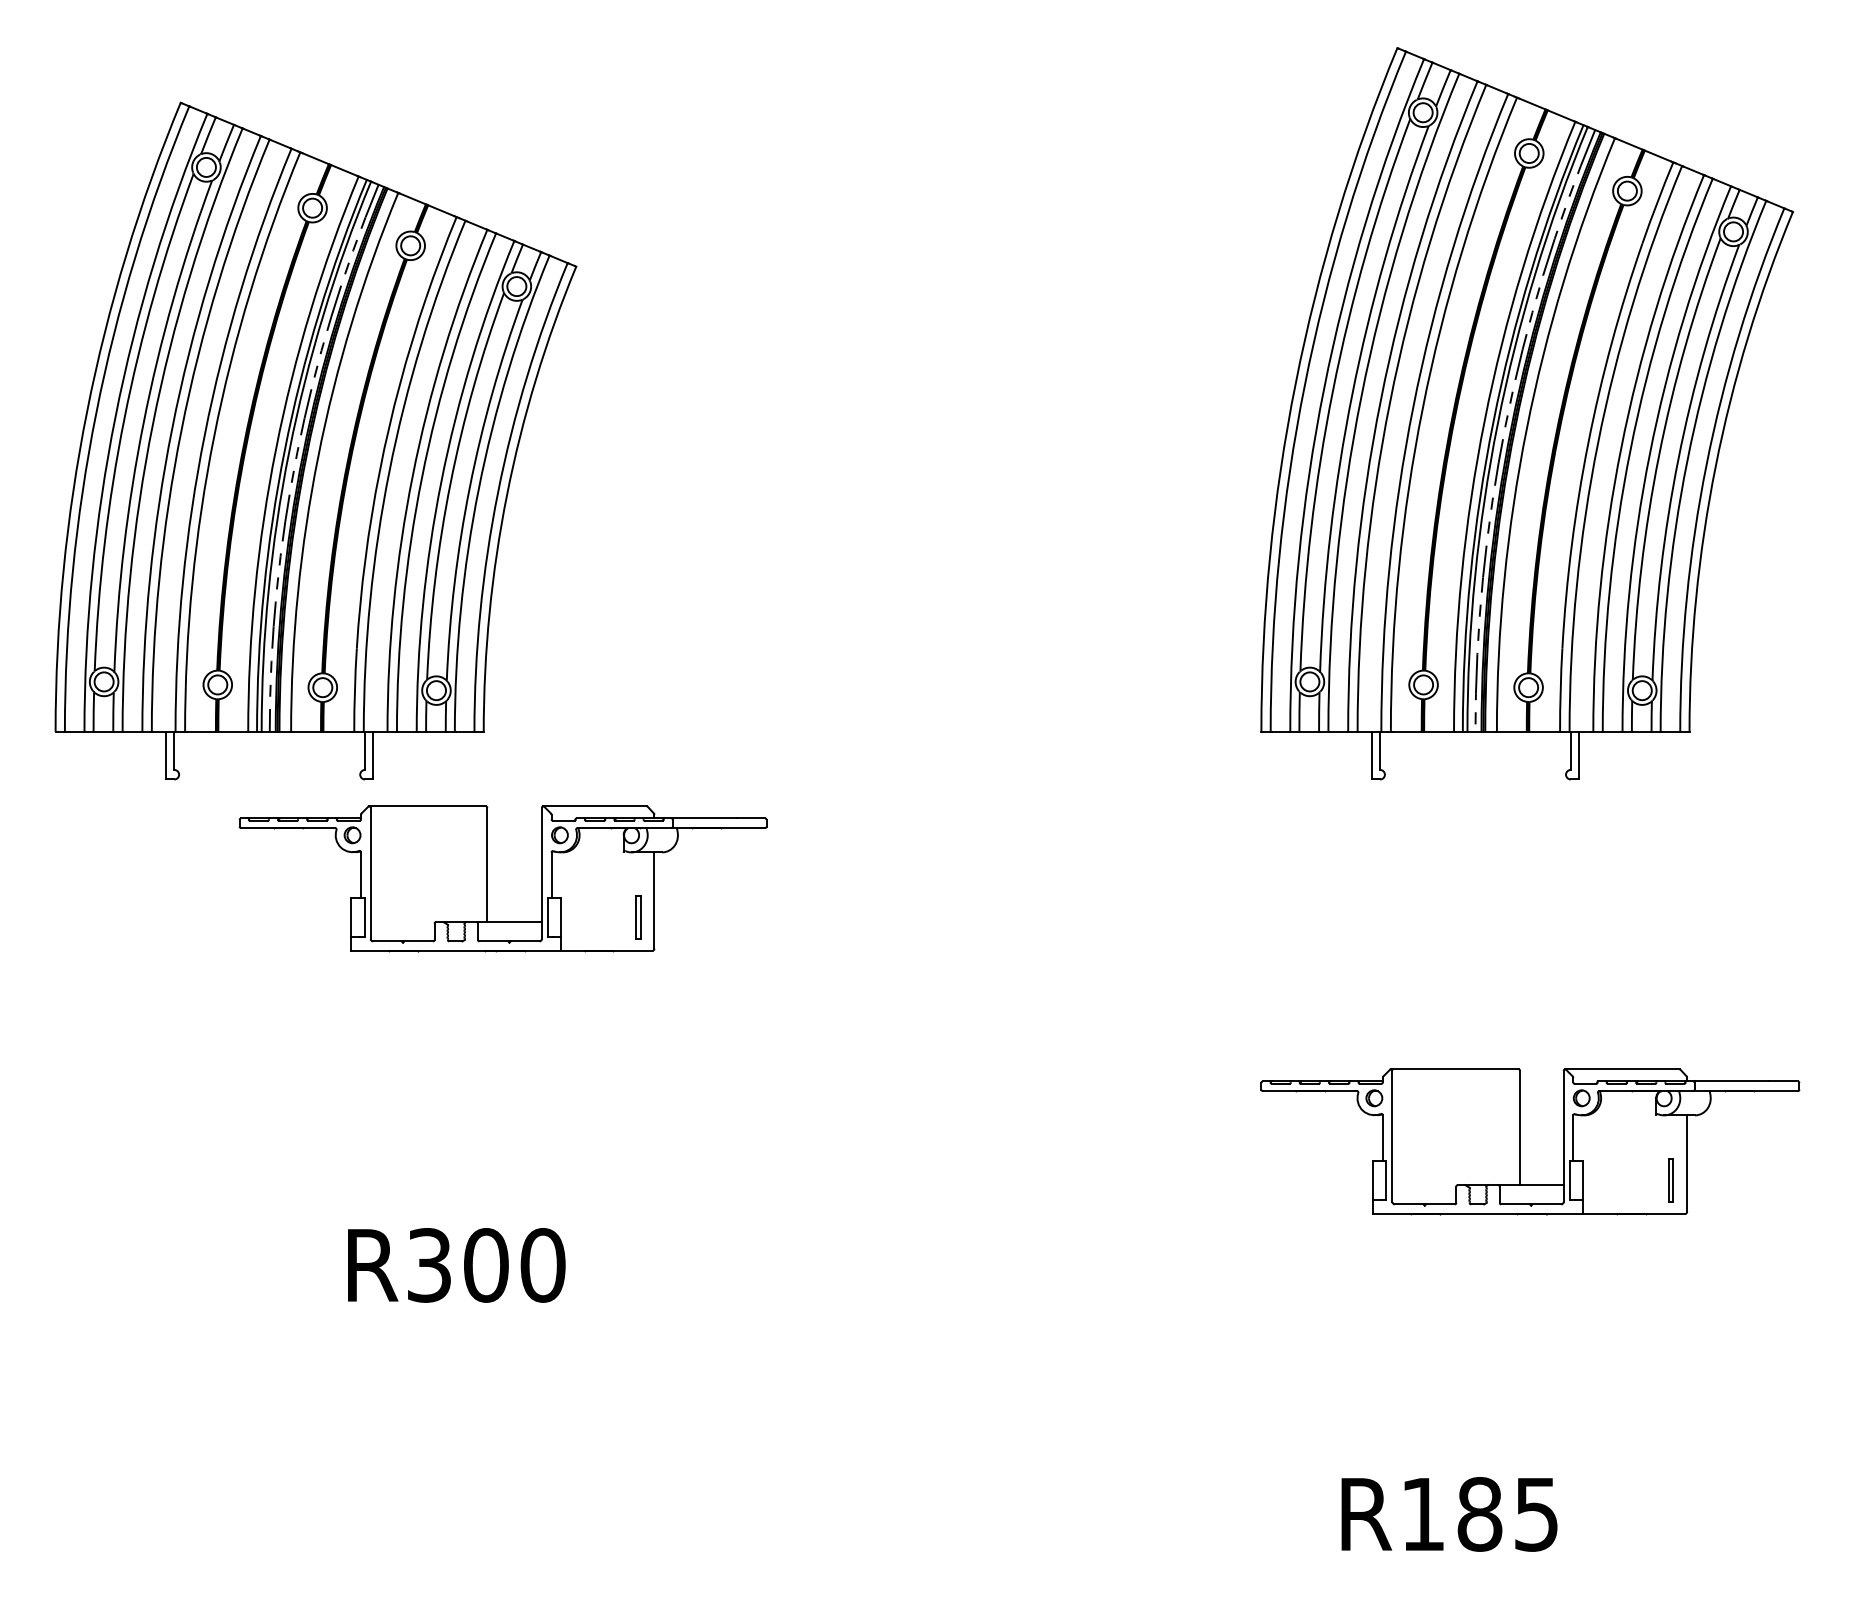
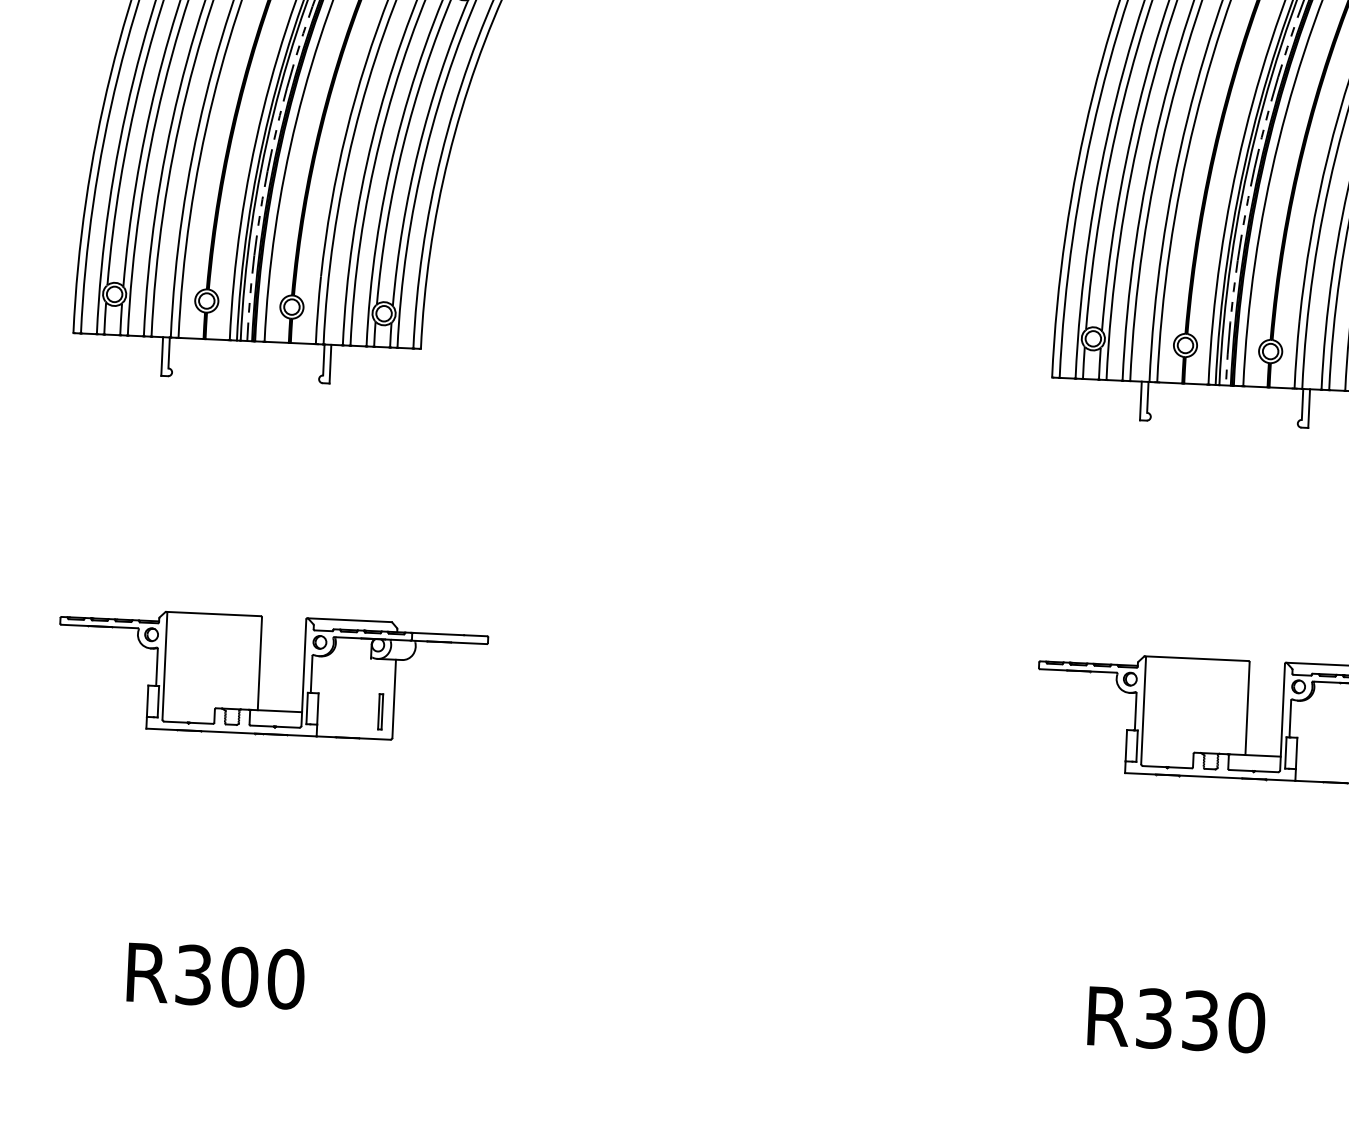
part: (487, 878) -> (259, 674), moved
text: (456, 1265) -> (215, 976), moved
text: (1480, 1514) -> (1201, 1020), R185 -> R330

